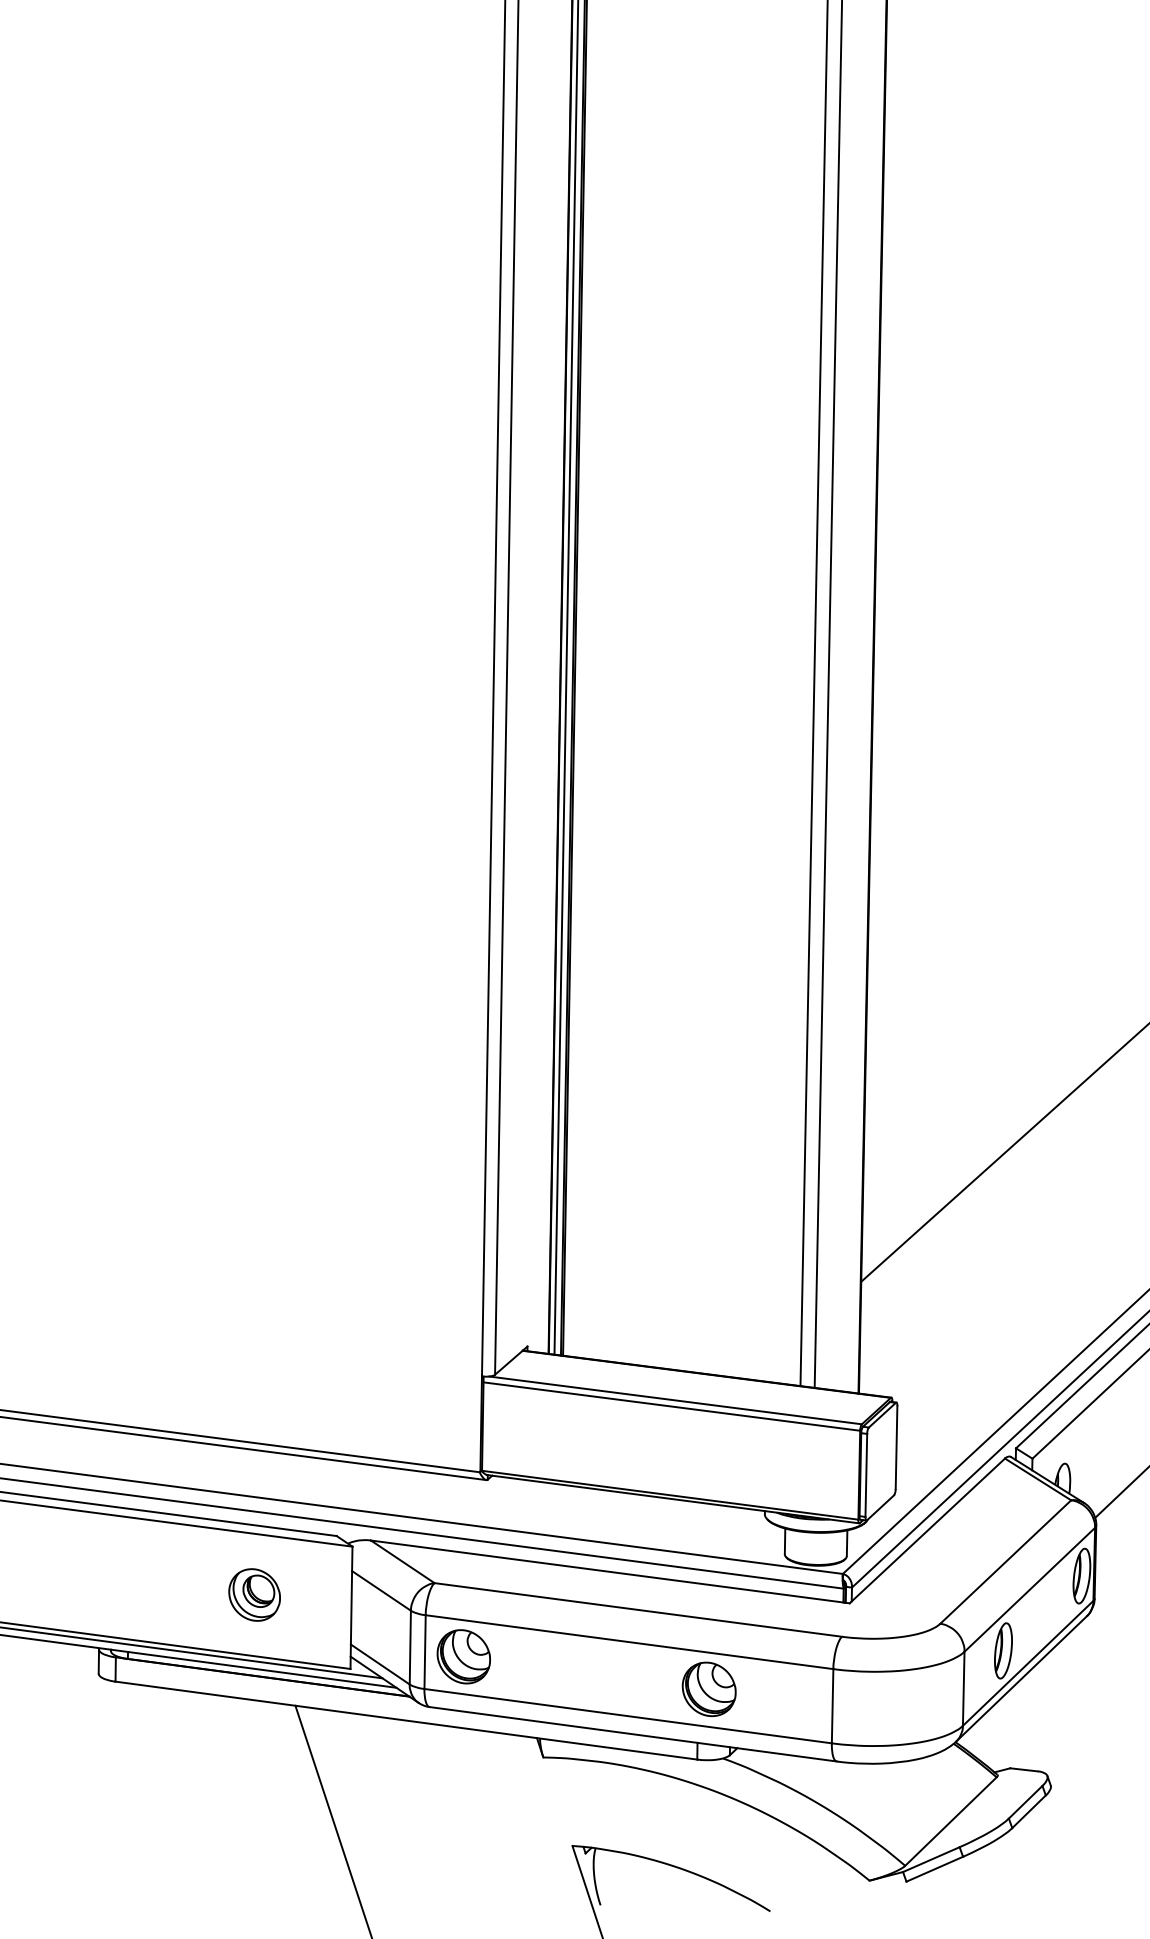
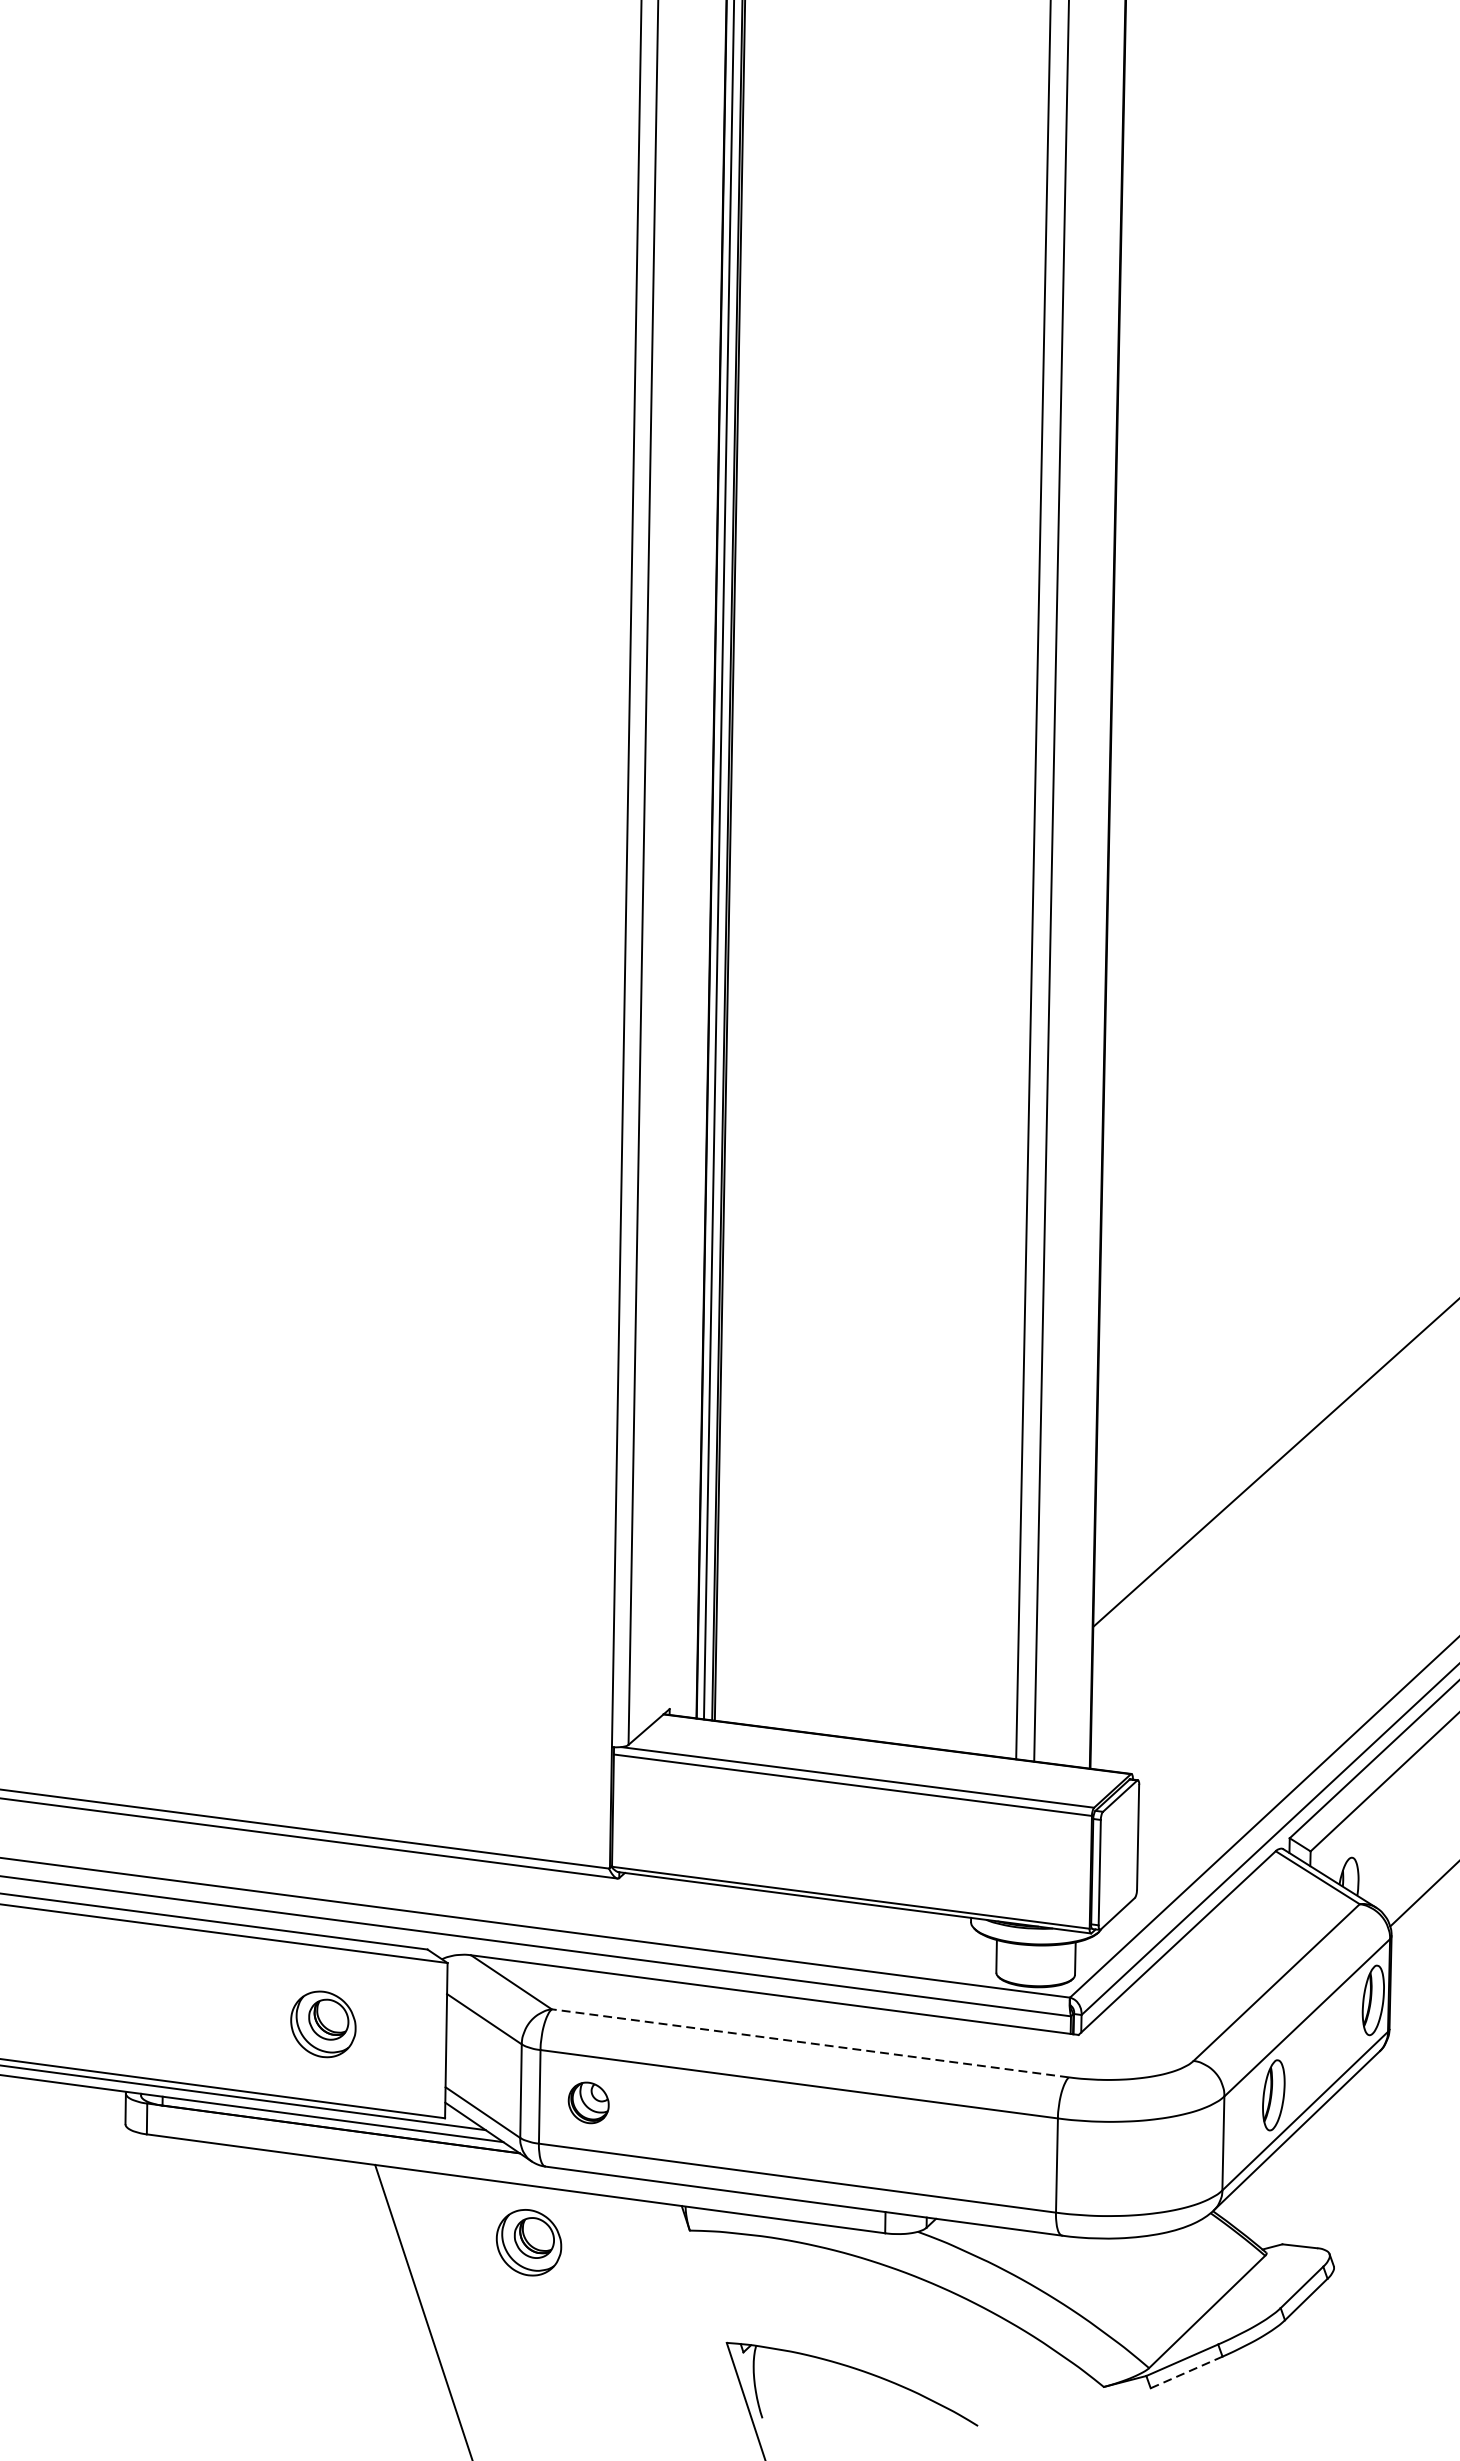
line: (637, 1609) -> (809, 2042), solid -> dashed
part: (463, 1656) -> (588, 2102), size x0.6
part: (708, 1689) -> (899, 2144), removed
part: (416, 1766) -> (528, 2242), added
line: (934, 1869) -> (1186, 2372), solid -> dashed

